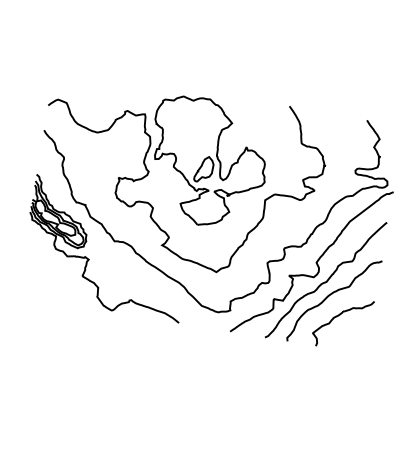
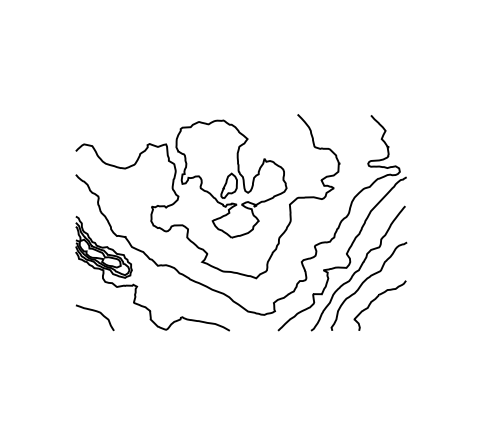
curve: (41, 279) -> (96, 312), added

